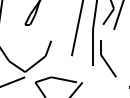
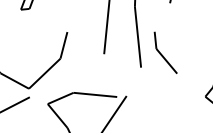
part: (108, 59) -> (165, 53), size x0.71

